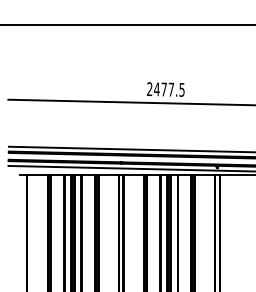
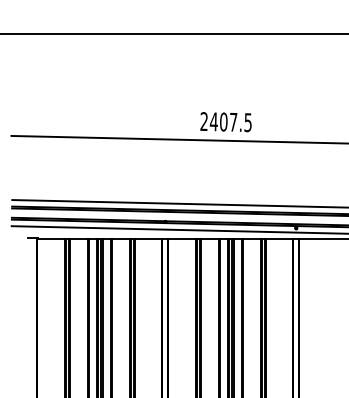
text: (163, 89) -> (222, 122), 2477.5 -> 2407.5

